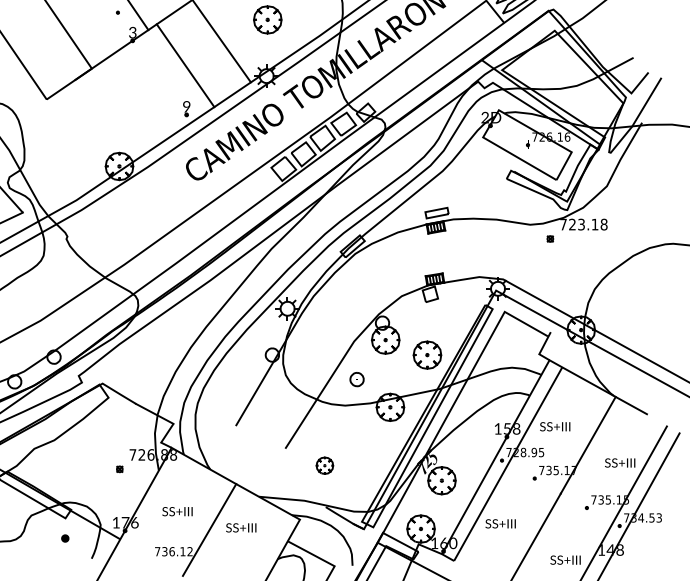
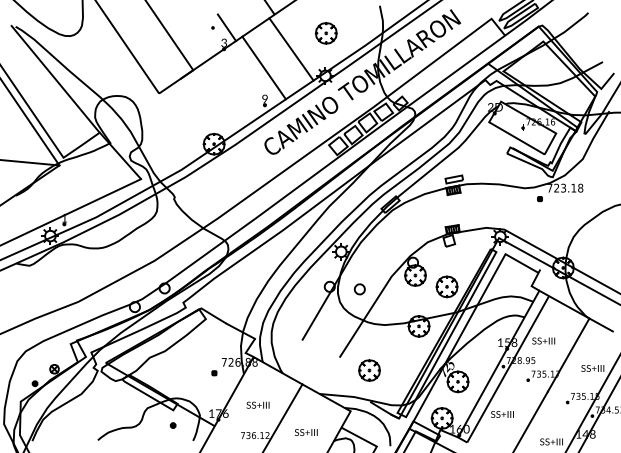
part: (356, 379) -> (359, 289), moved
part: (324, 465) -> (369, 370), size x1.67
text: (241, 527) -> (306, 432), moved

